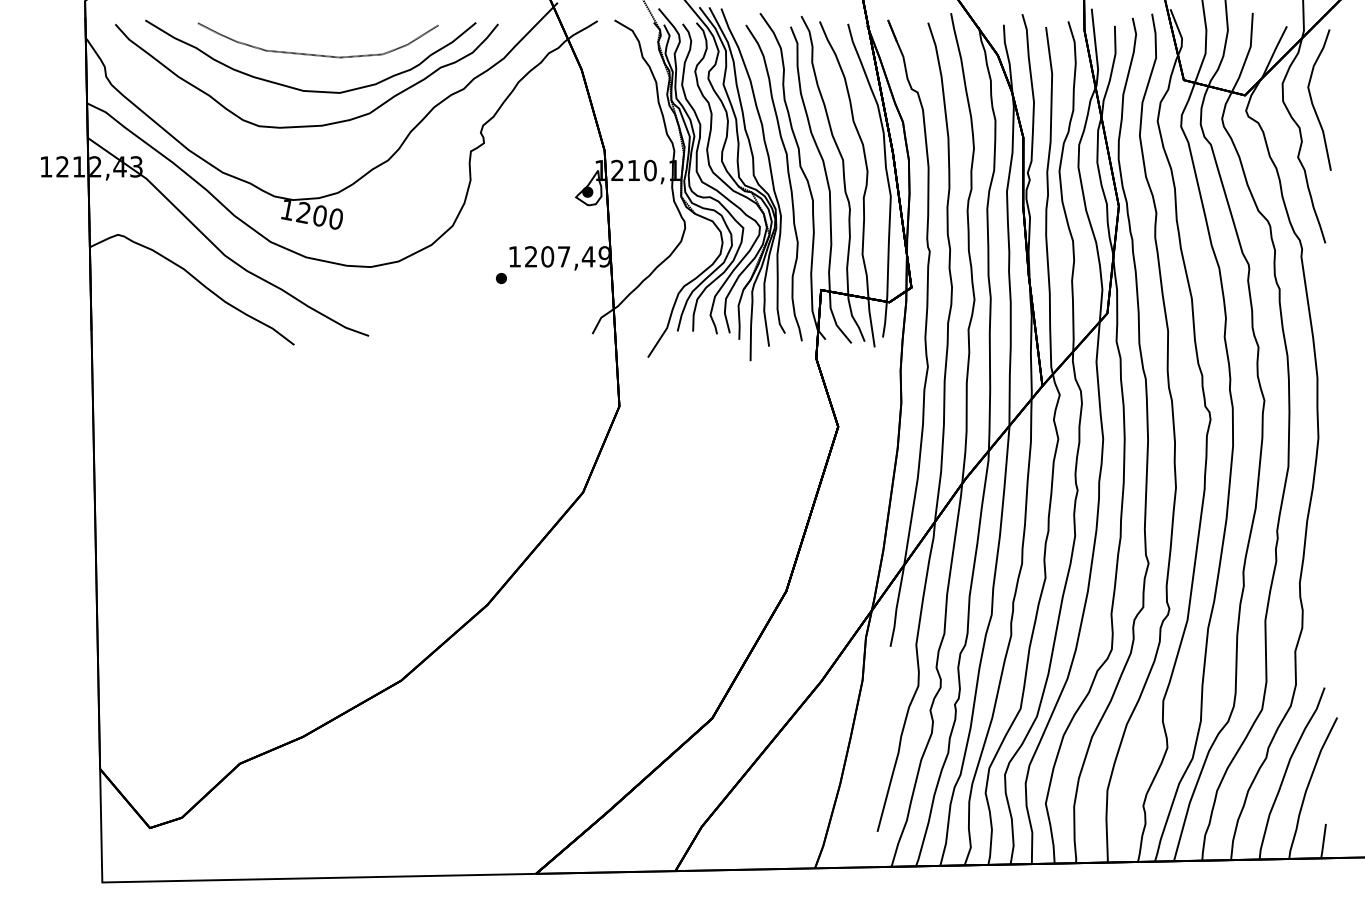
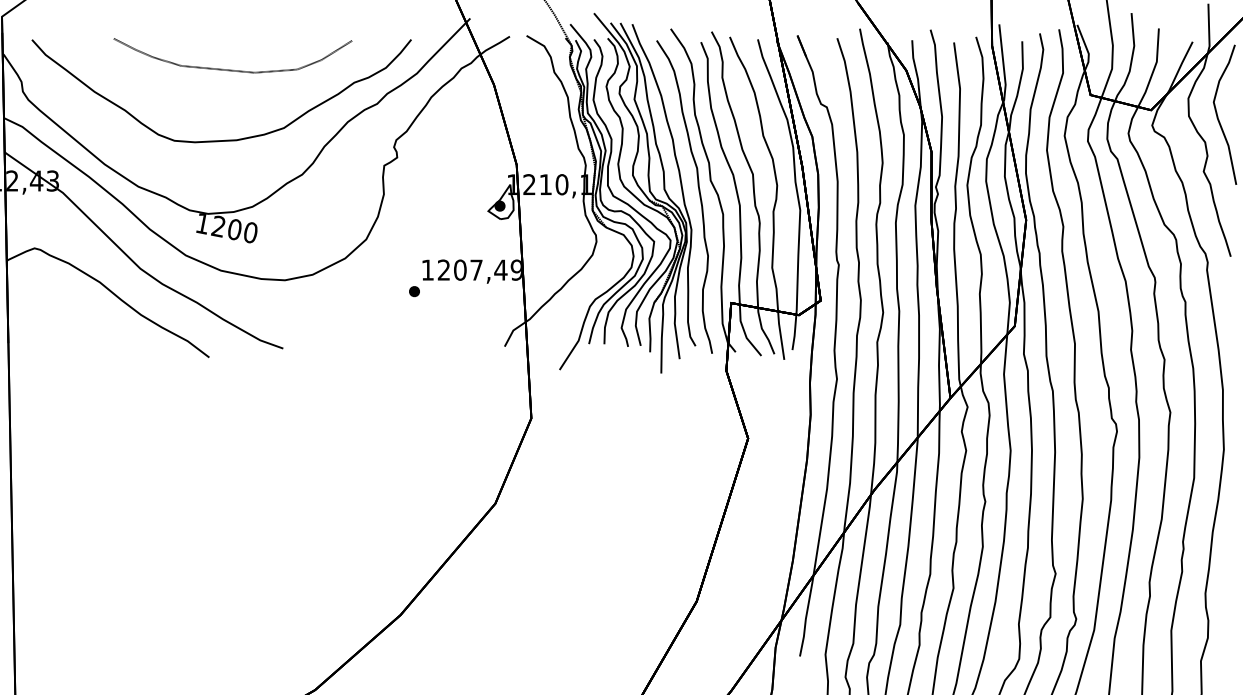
curve: (299, 88) -> (214, 103), removed

